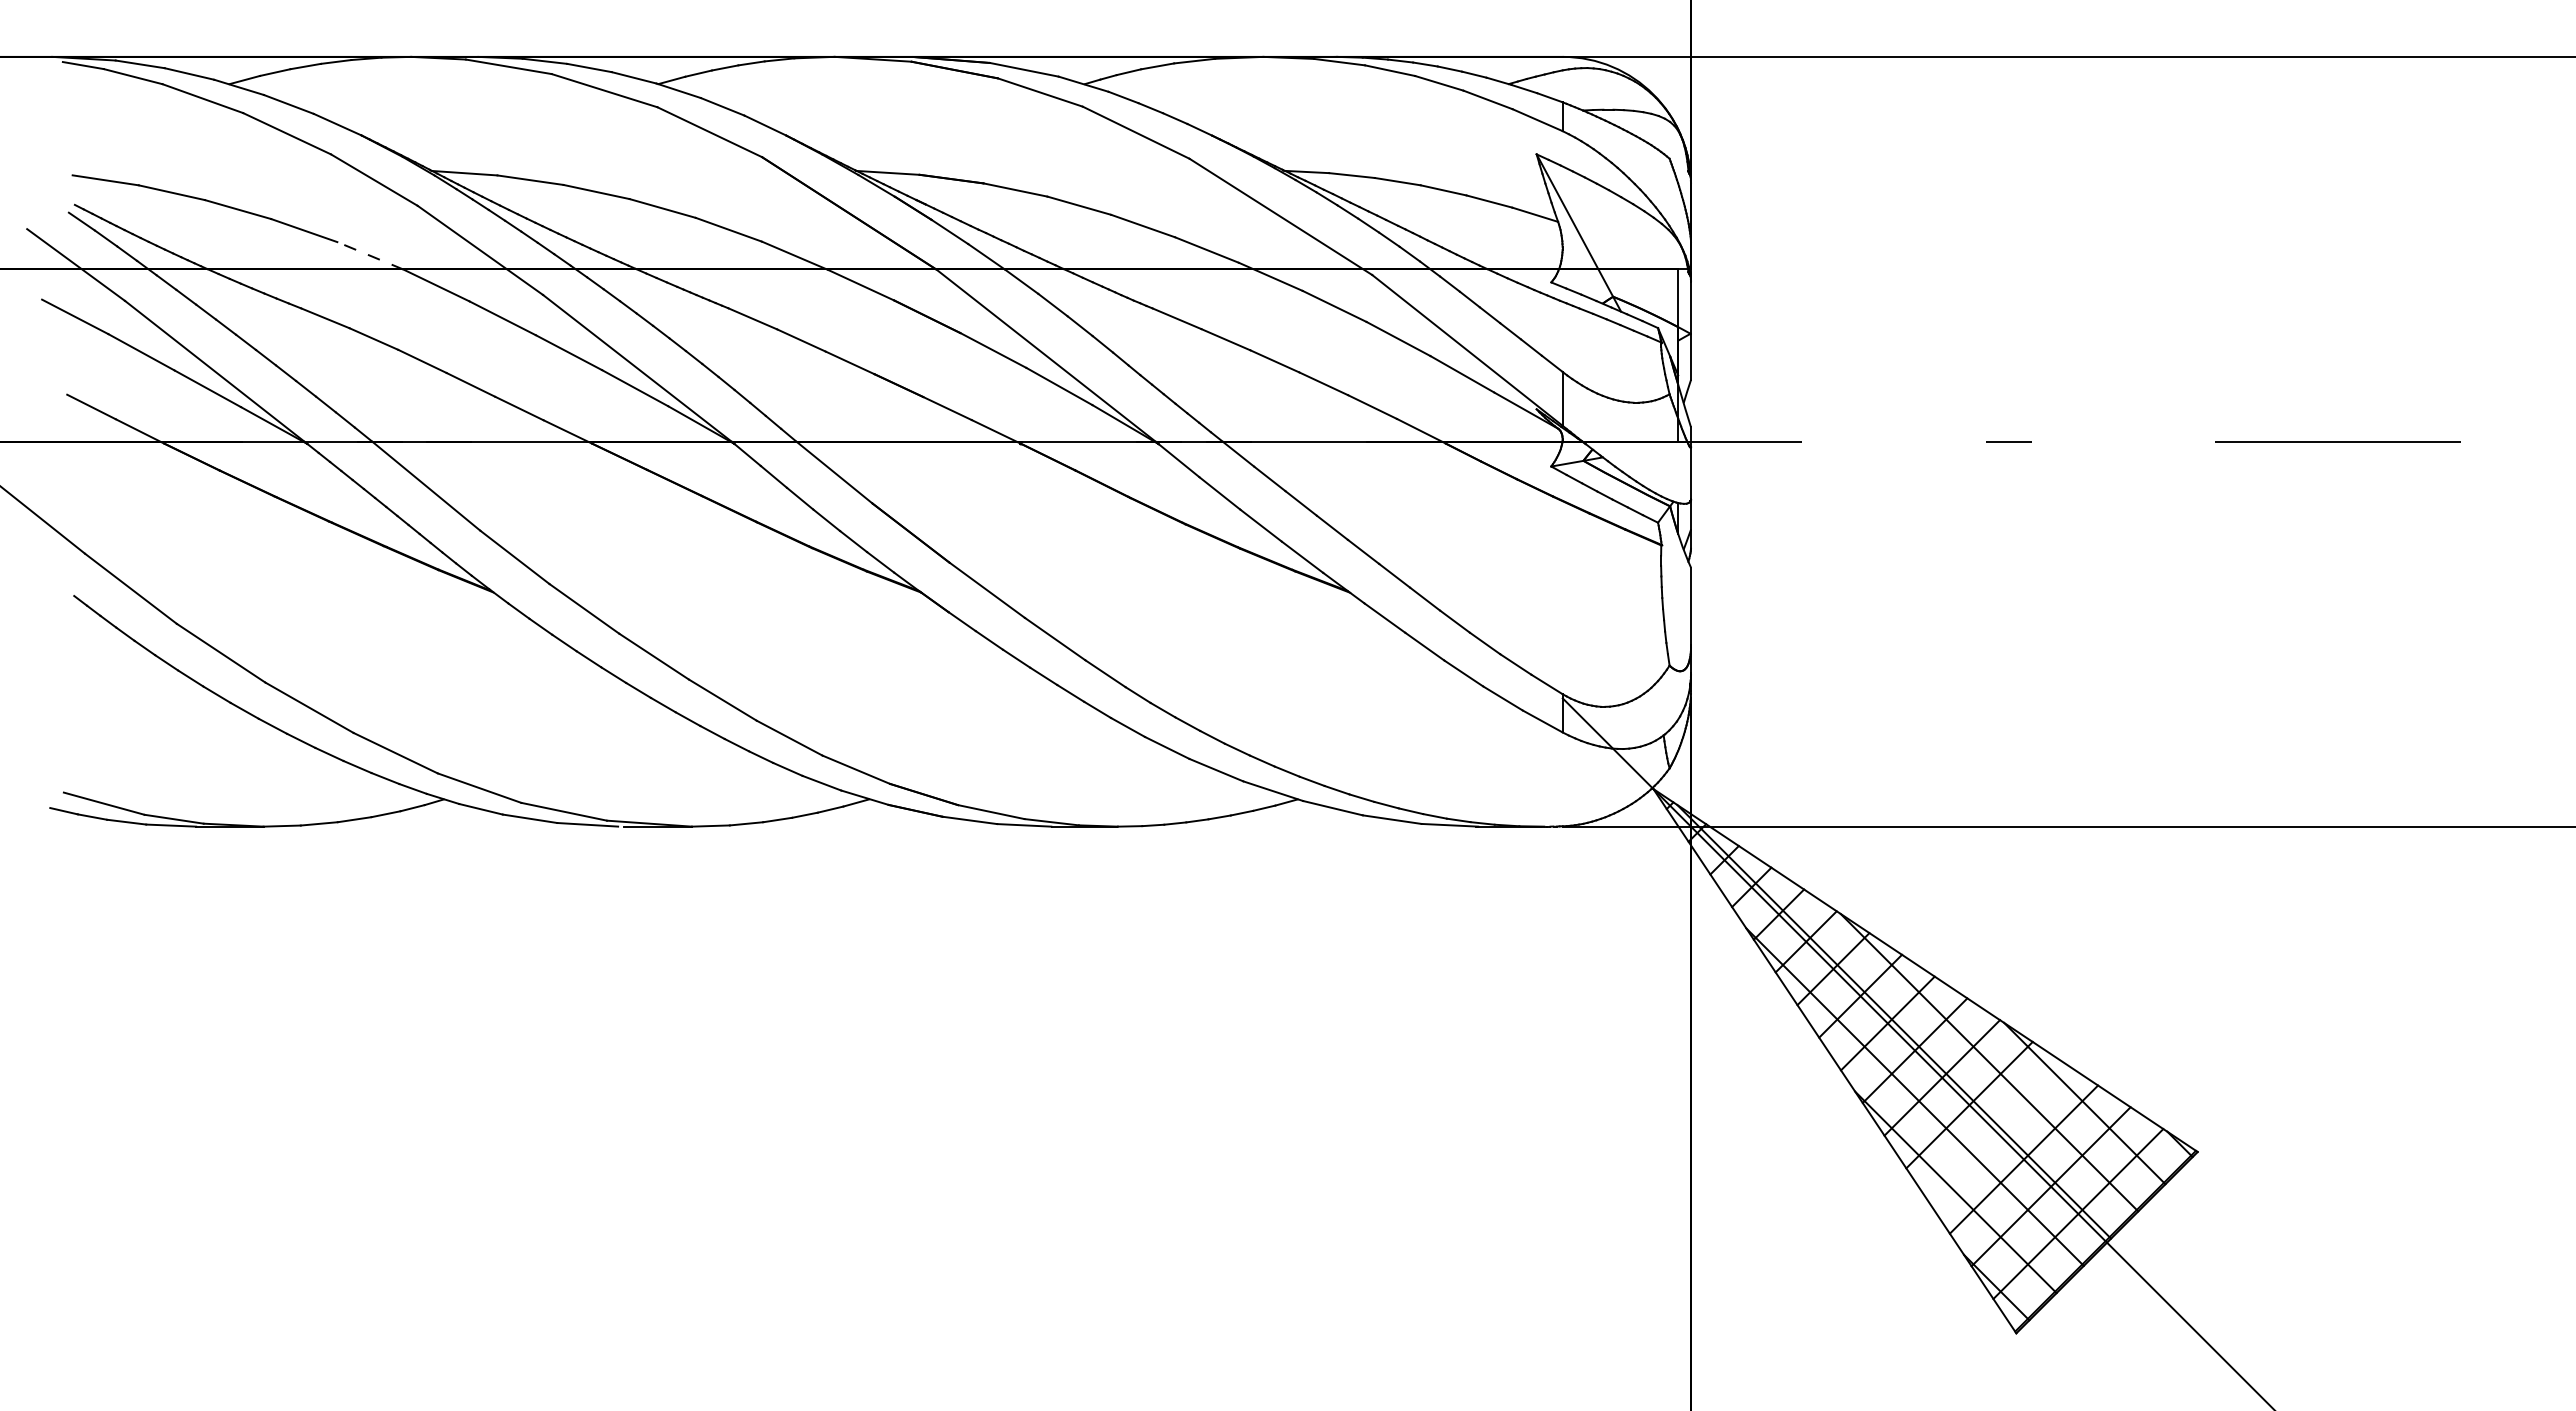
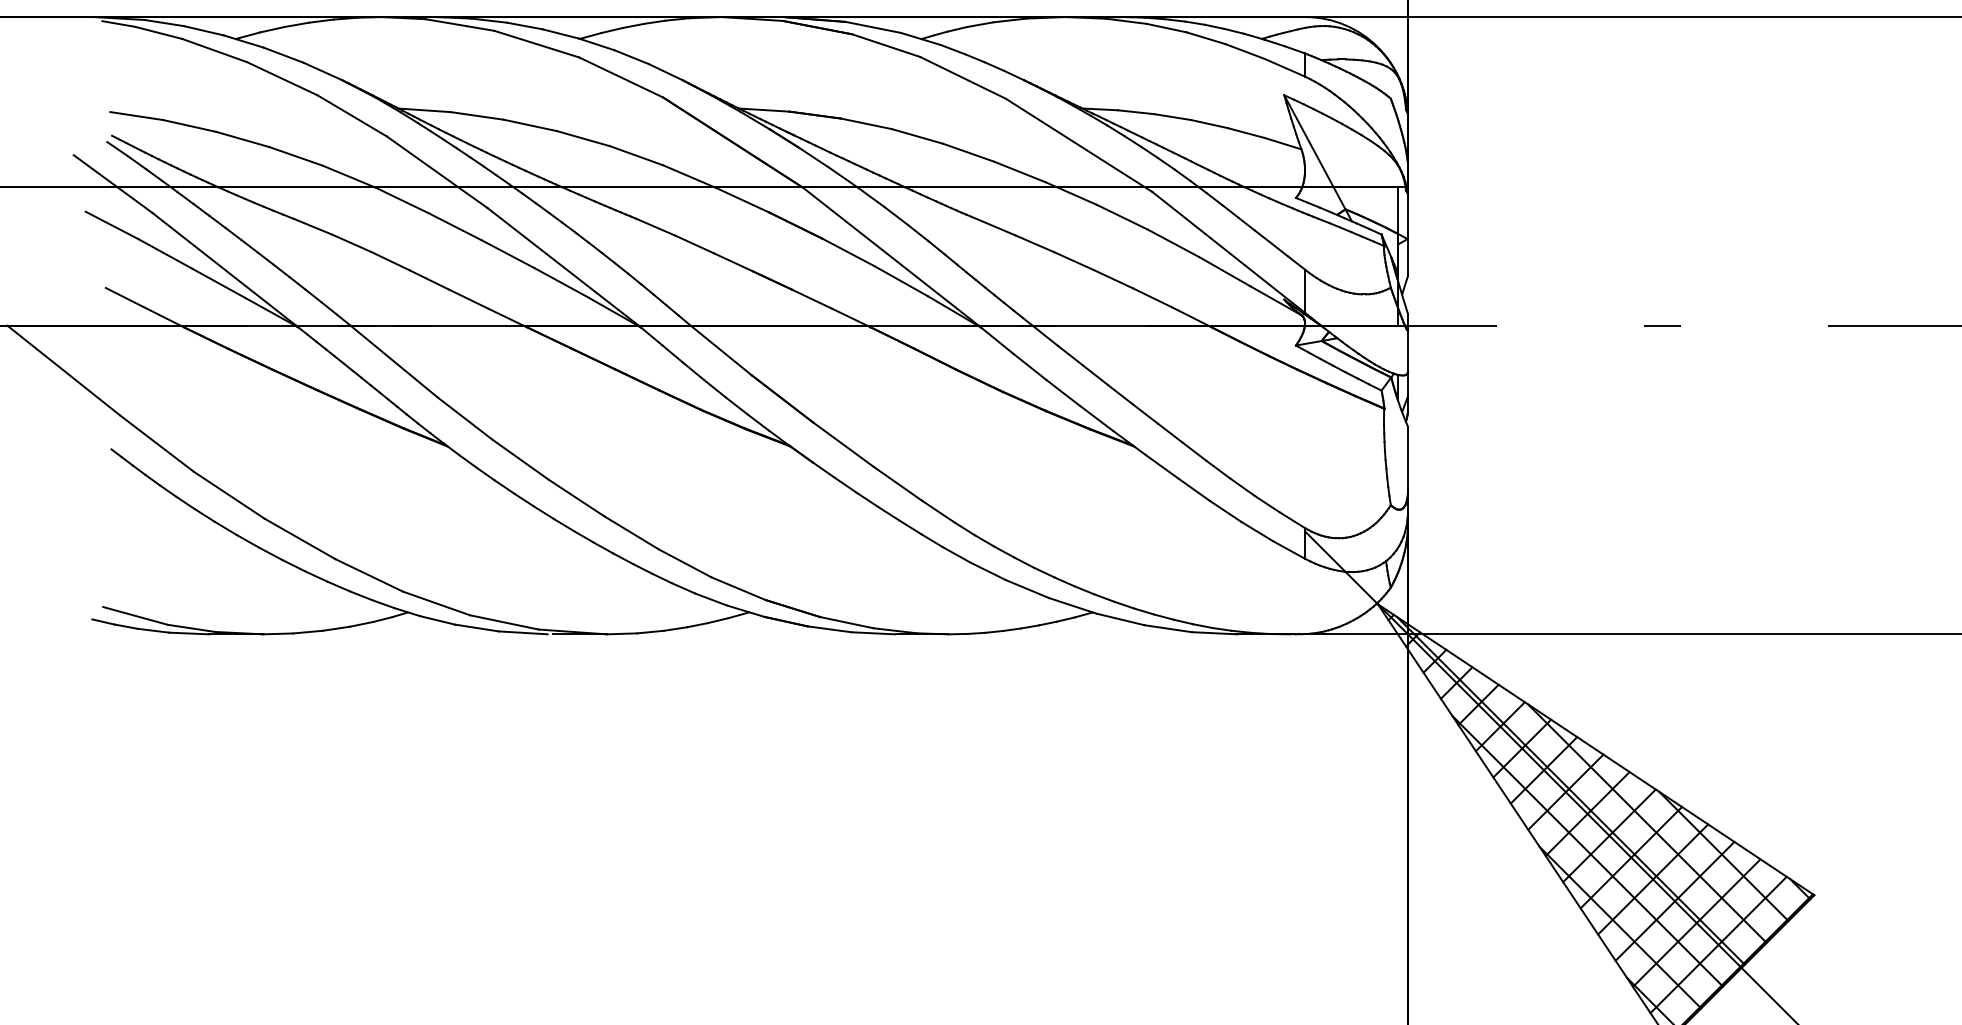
line: (370, 255) -> (349, 176), dashed -> solid
line: (1996, 1132) -> (1652, 879), added

